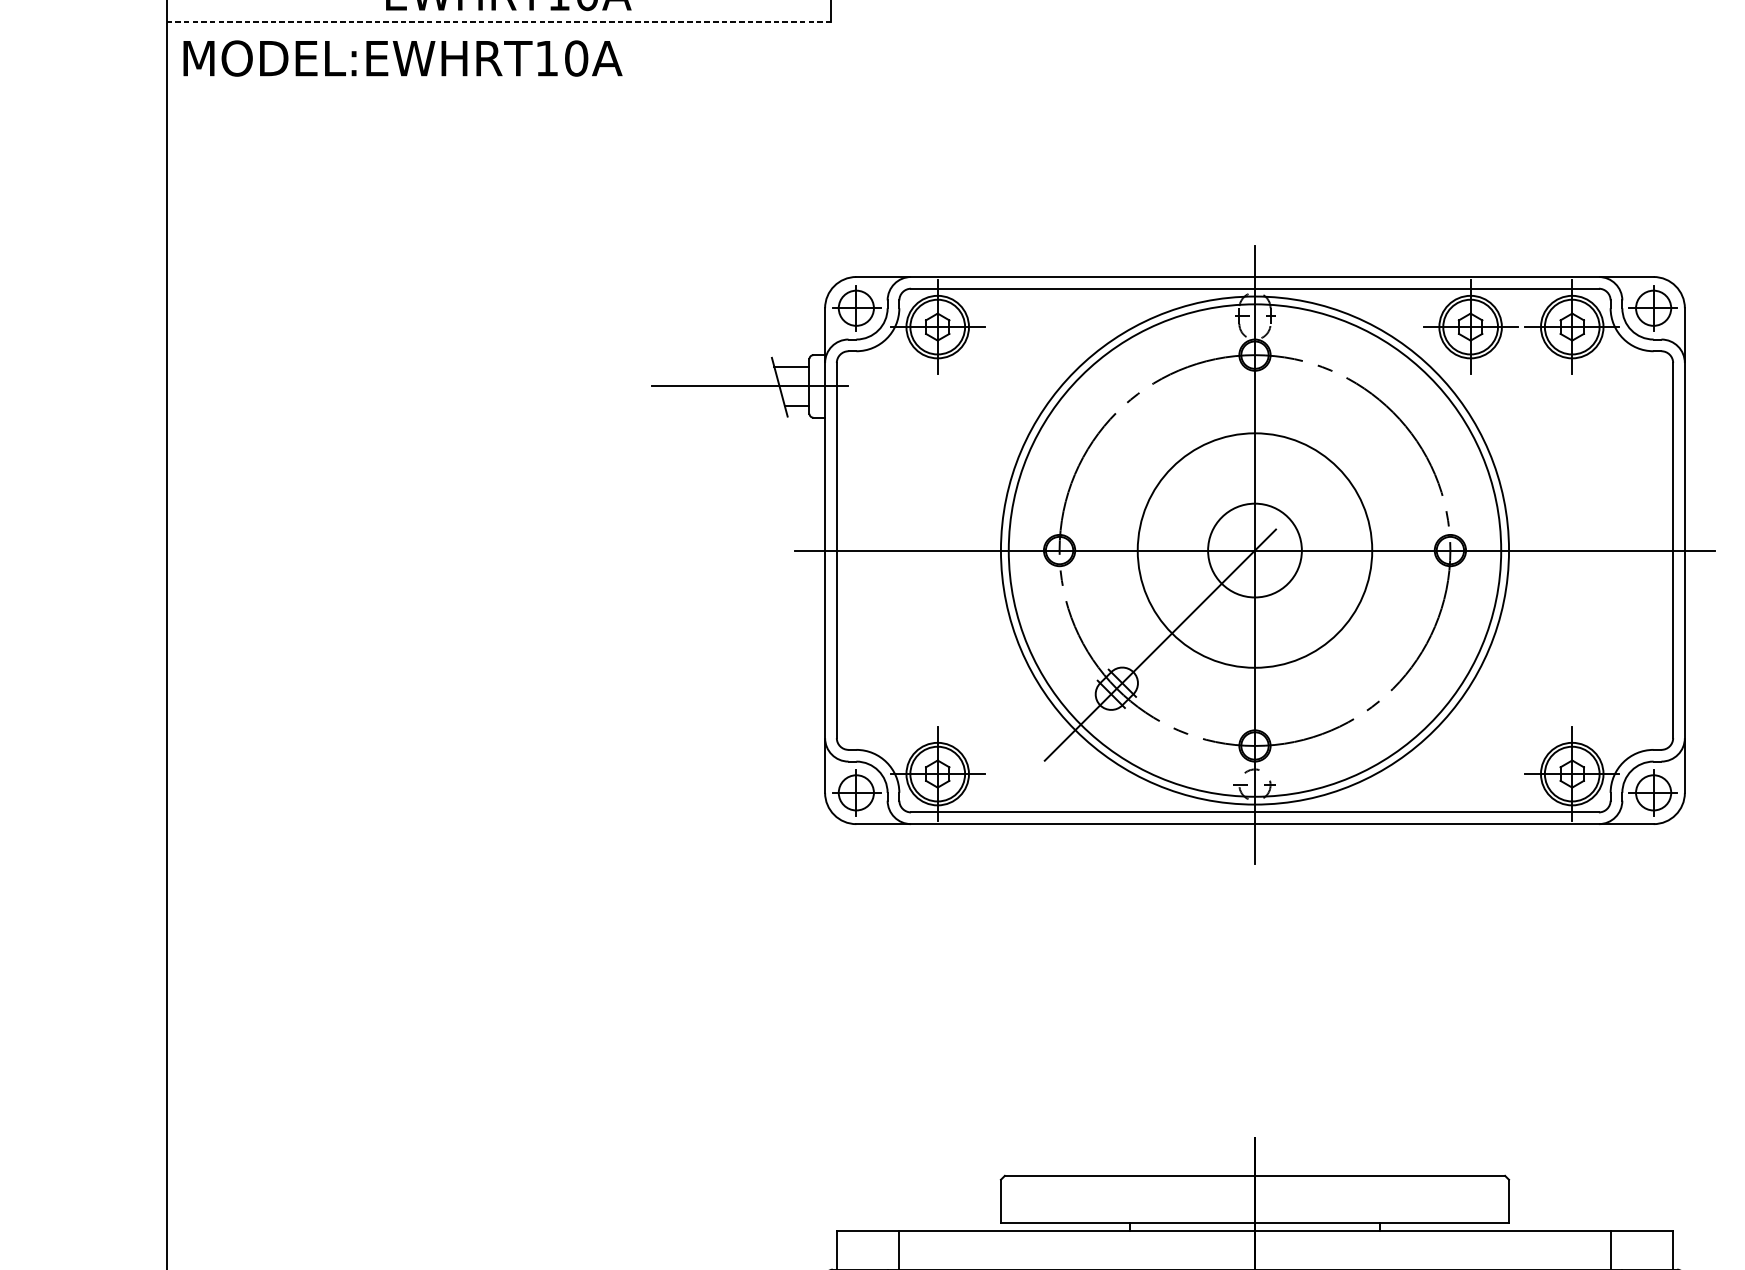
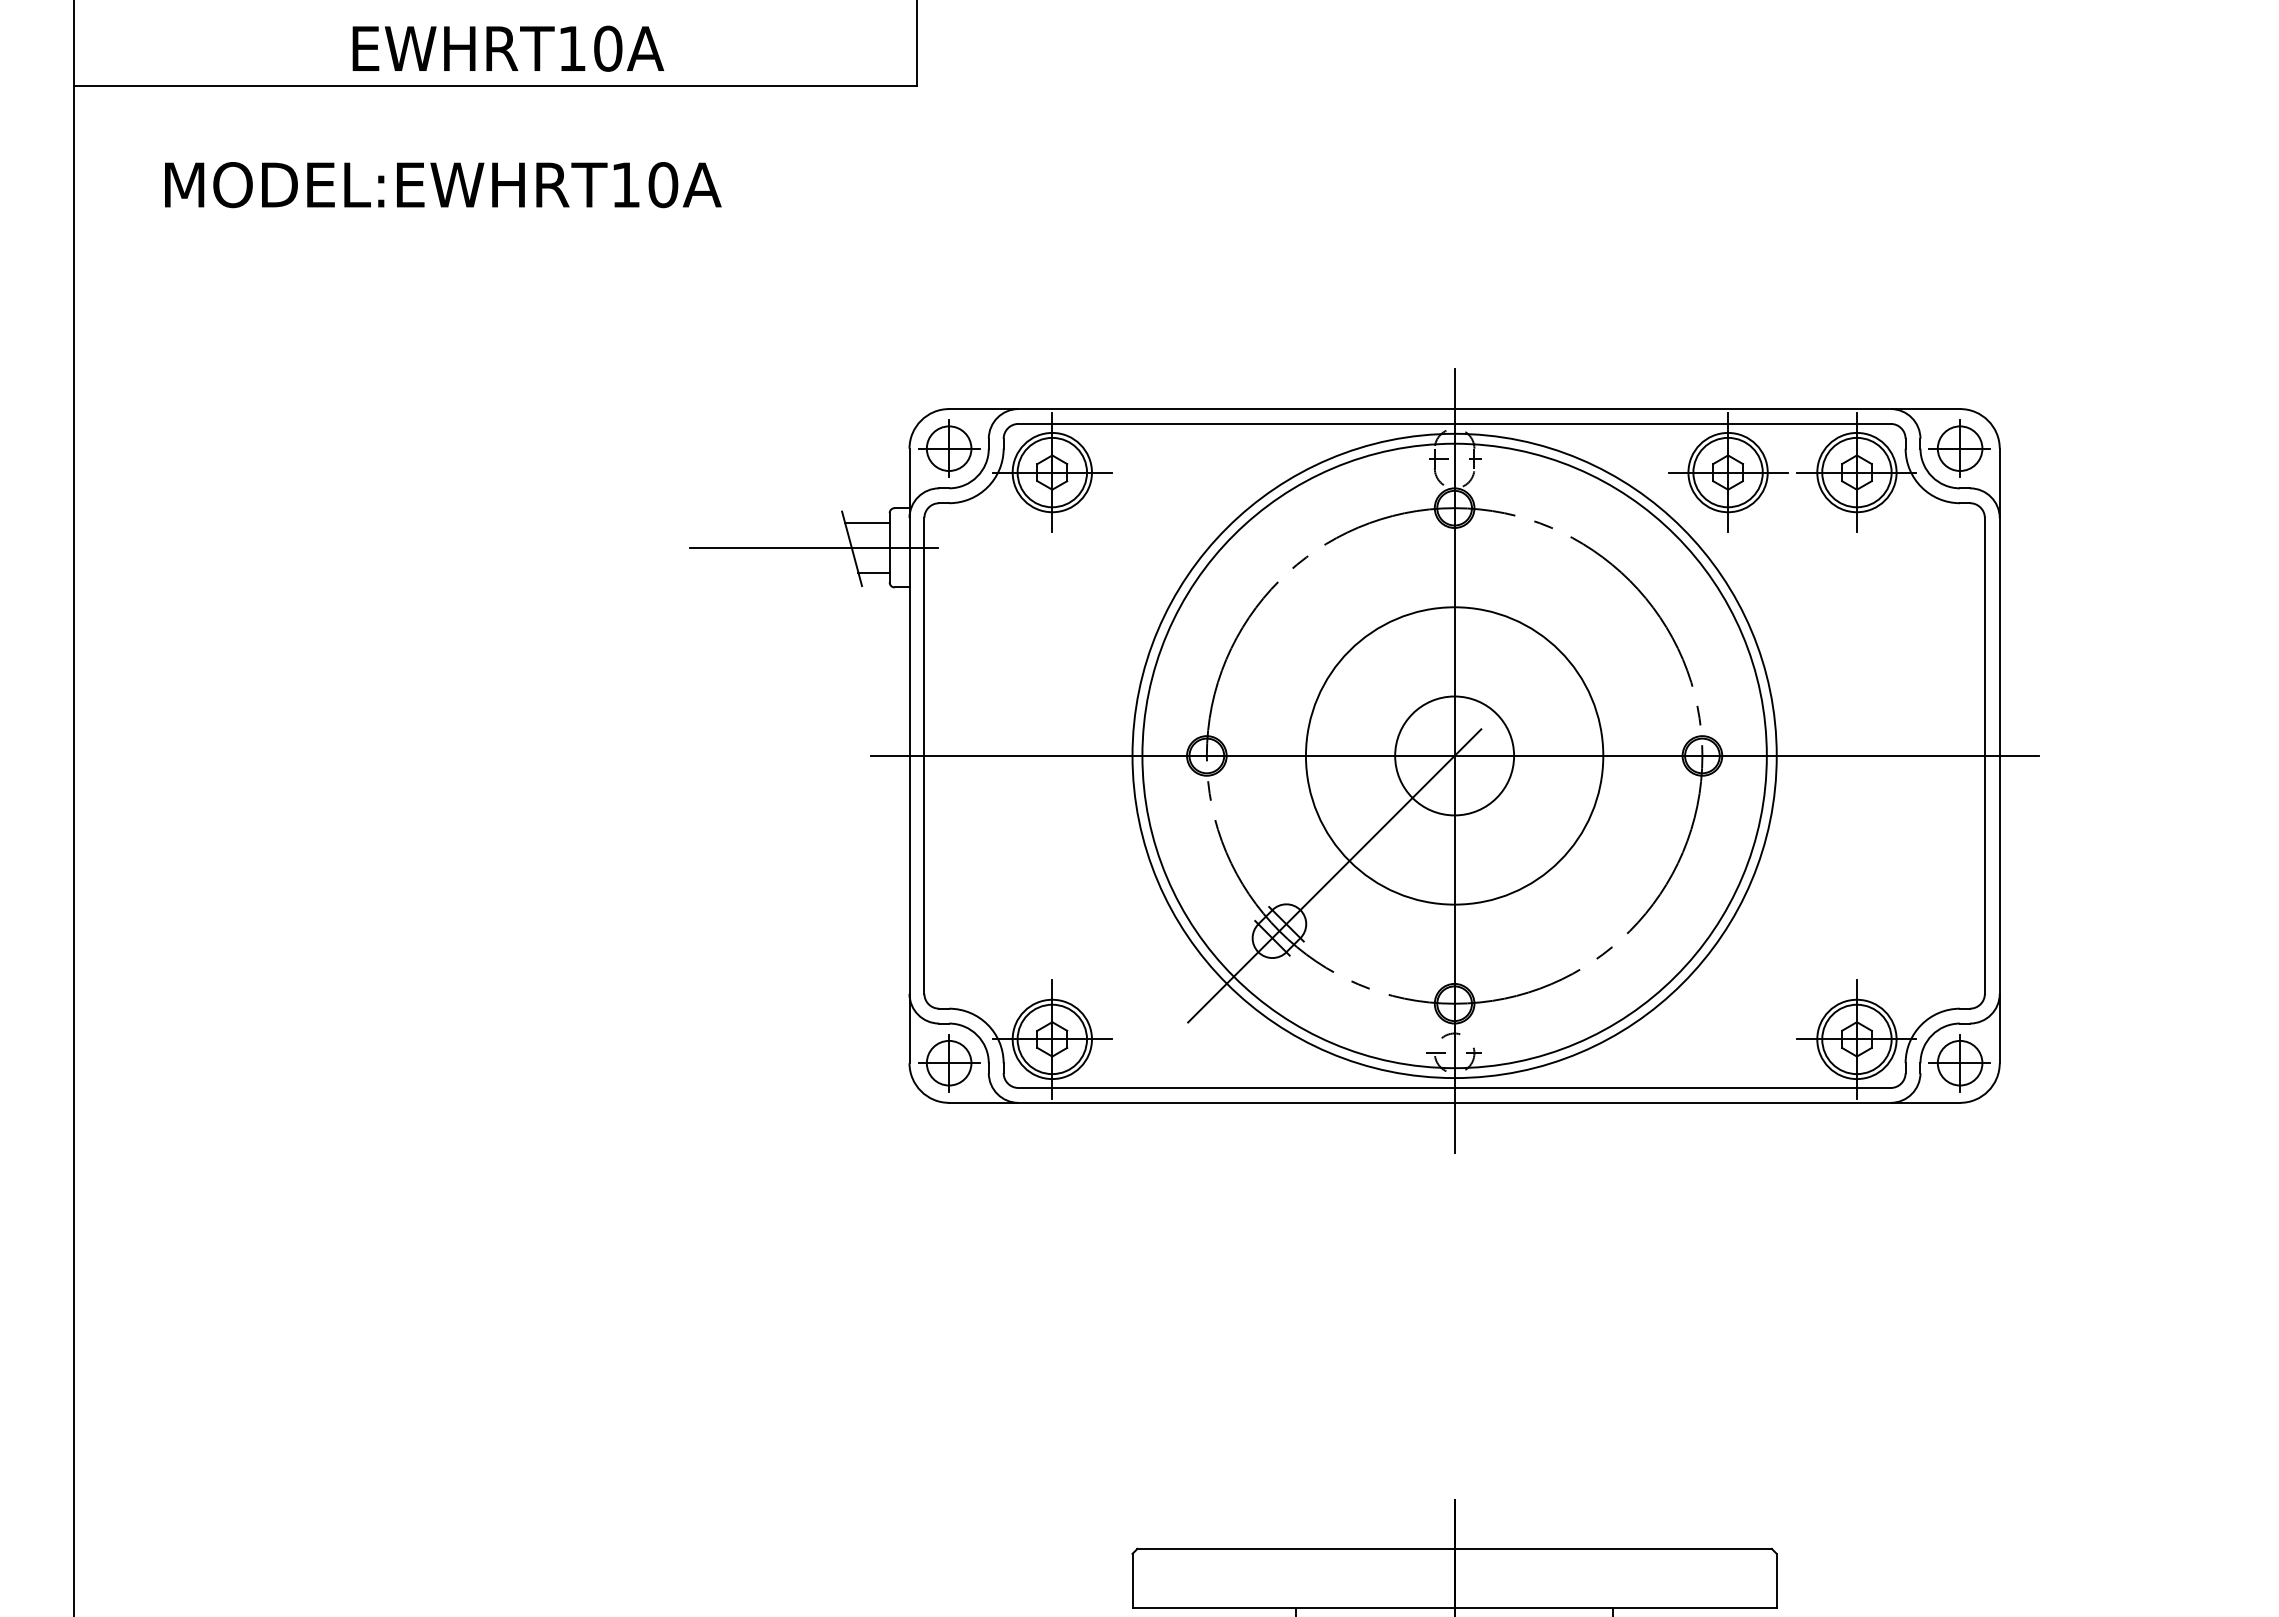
line: (499, 21) -> (496, 85), dashed -> solid
text: (403, 58) -> (443, 185), moved

